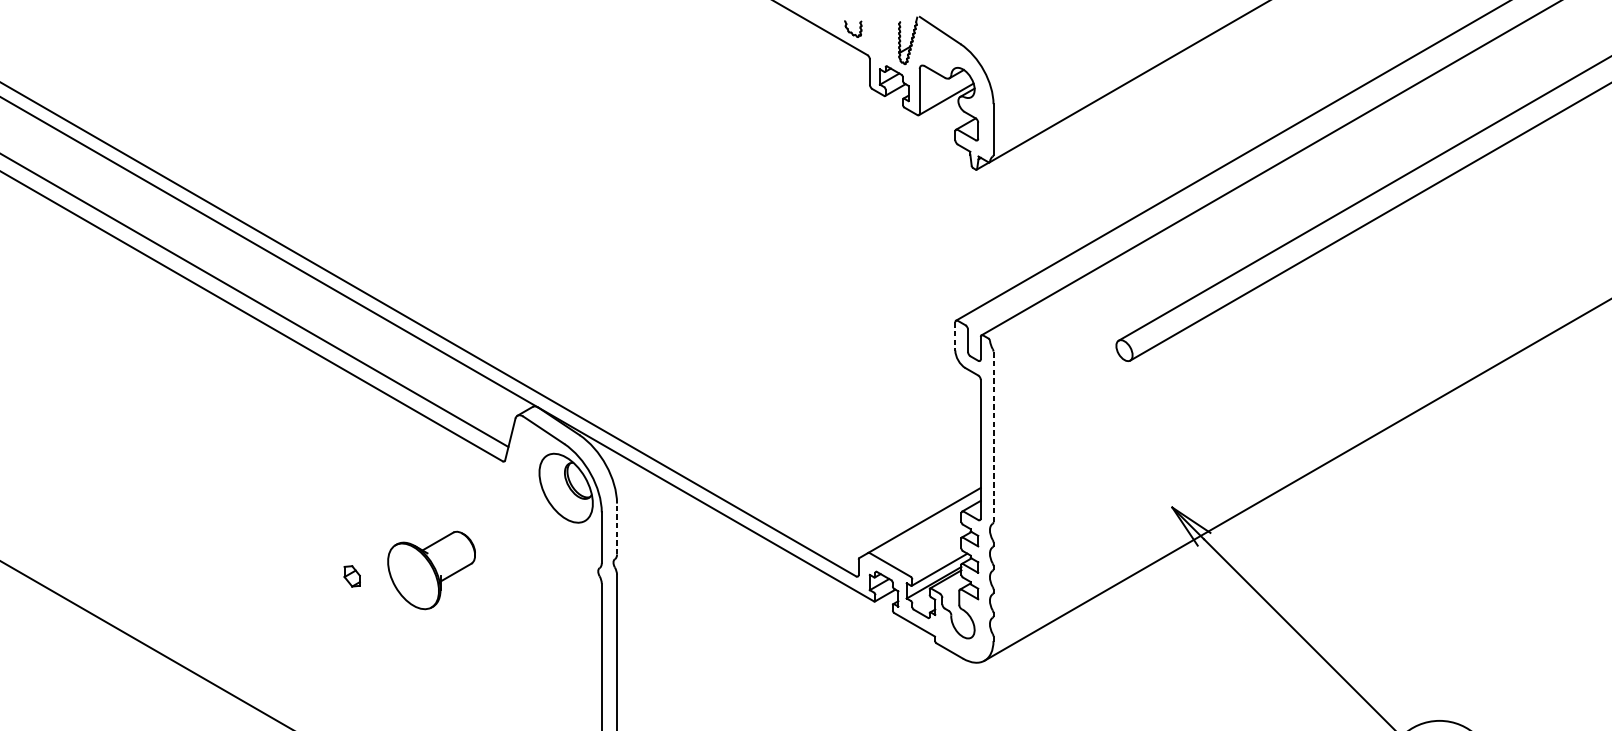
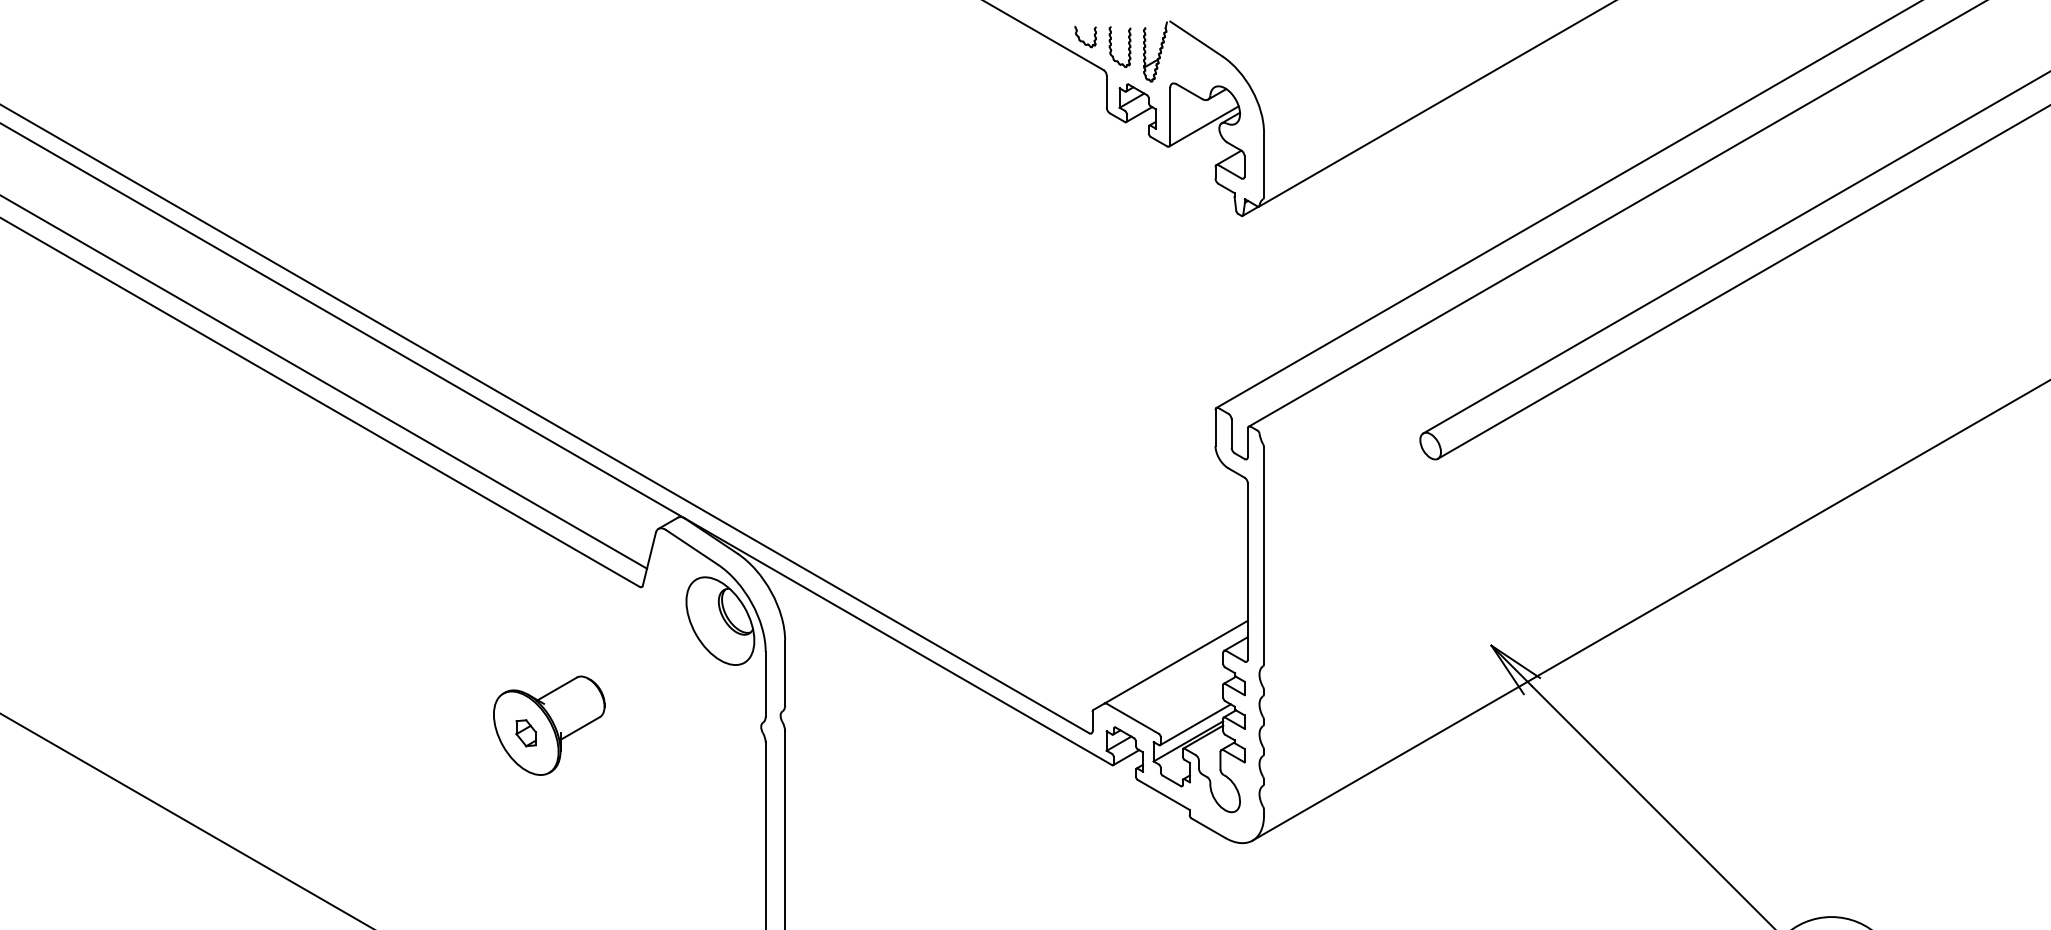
part: (873, 35) -> (1111, 45), added
line: (955, 336) -> (1215, 428), dashed -> solid
line: (993, 436) -> (1264, 555), dashed -> solid
line: (617, 528) -> (785, 672), dashed -> solid
part: (351, 576) -> (525, 733), moved

